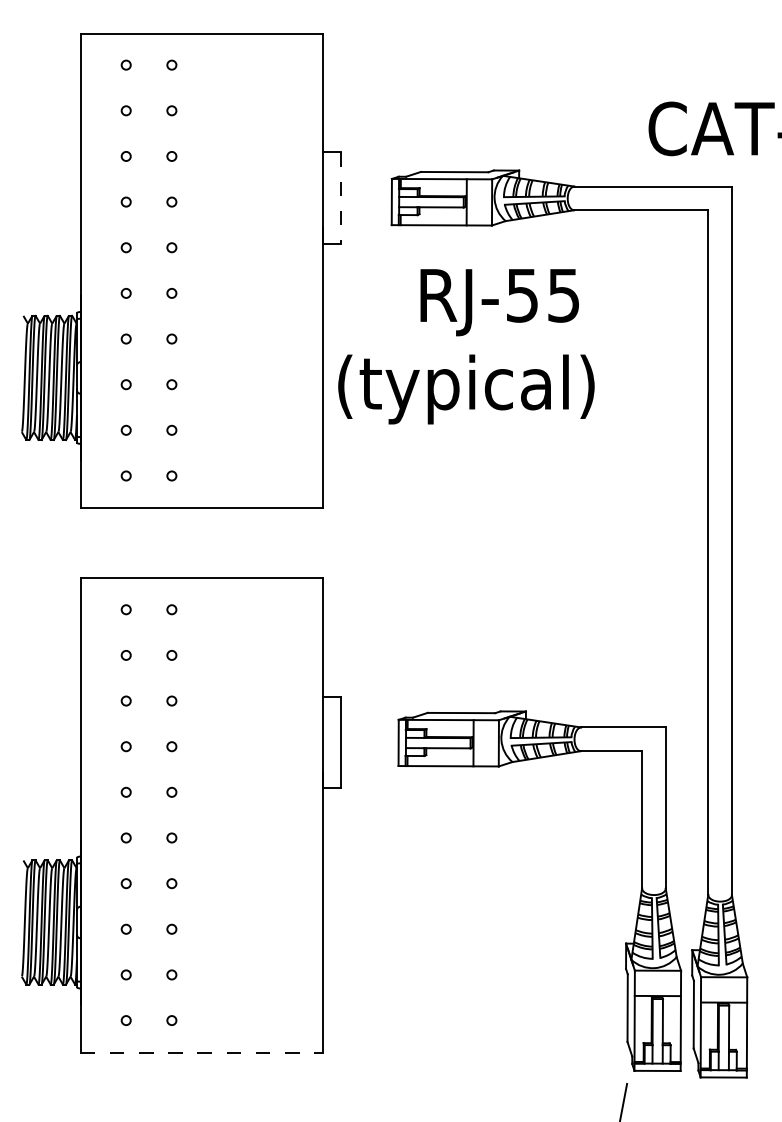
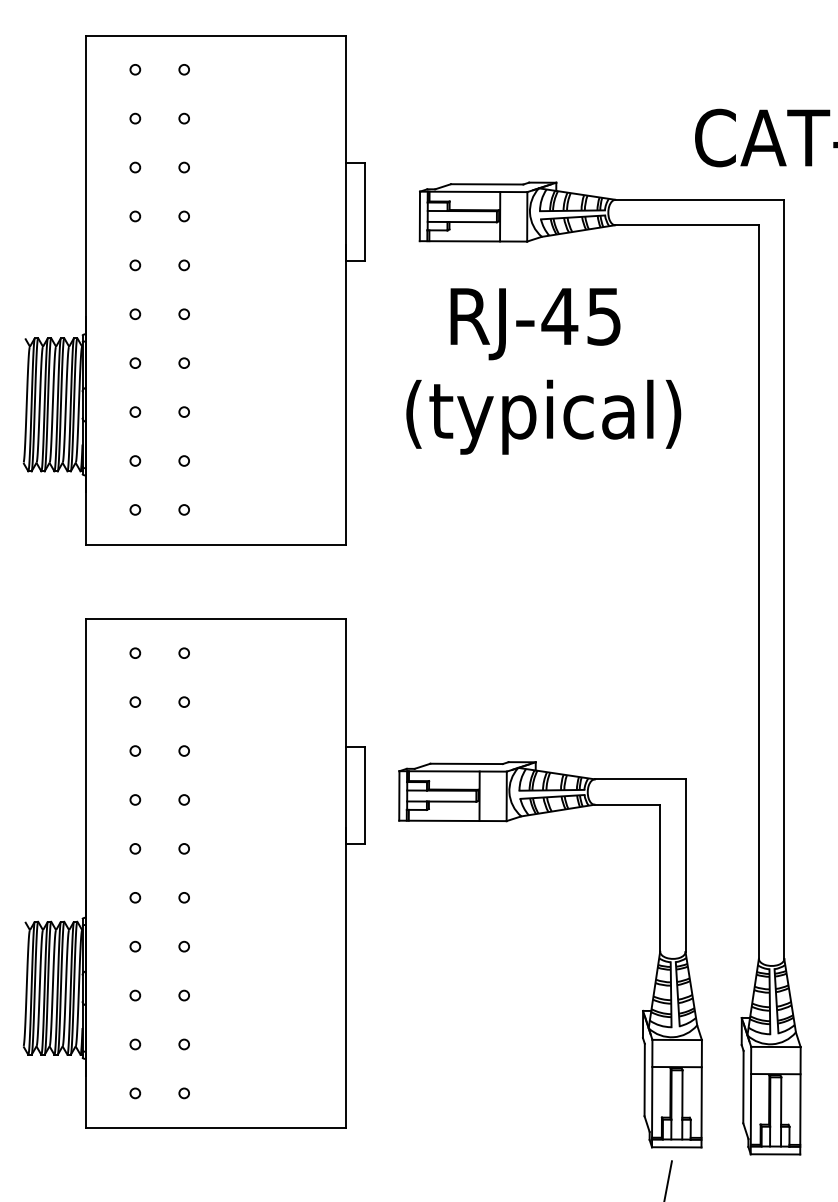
line: (340, 197) -> (364, 211), dashed -> solid
text: (522, 295) -> (559, 316), RJ-55 -> RJ-45
text: (466, 389) -> (543, 417), moved
part: (638, 903) -> (656, 967), moved
line: (201, 1052) -> (215, 1127), dashed -> solid

